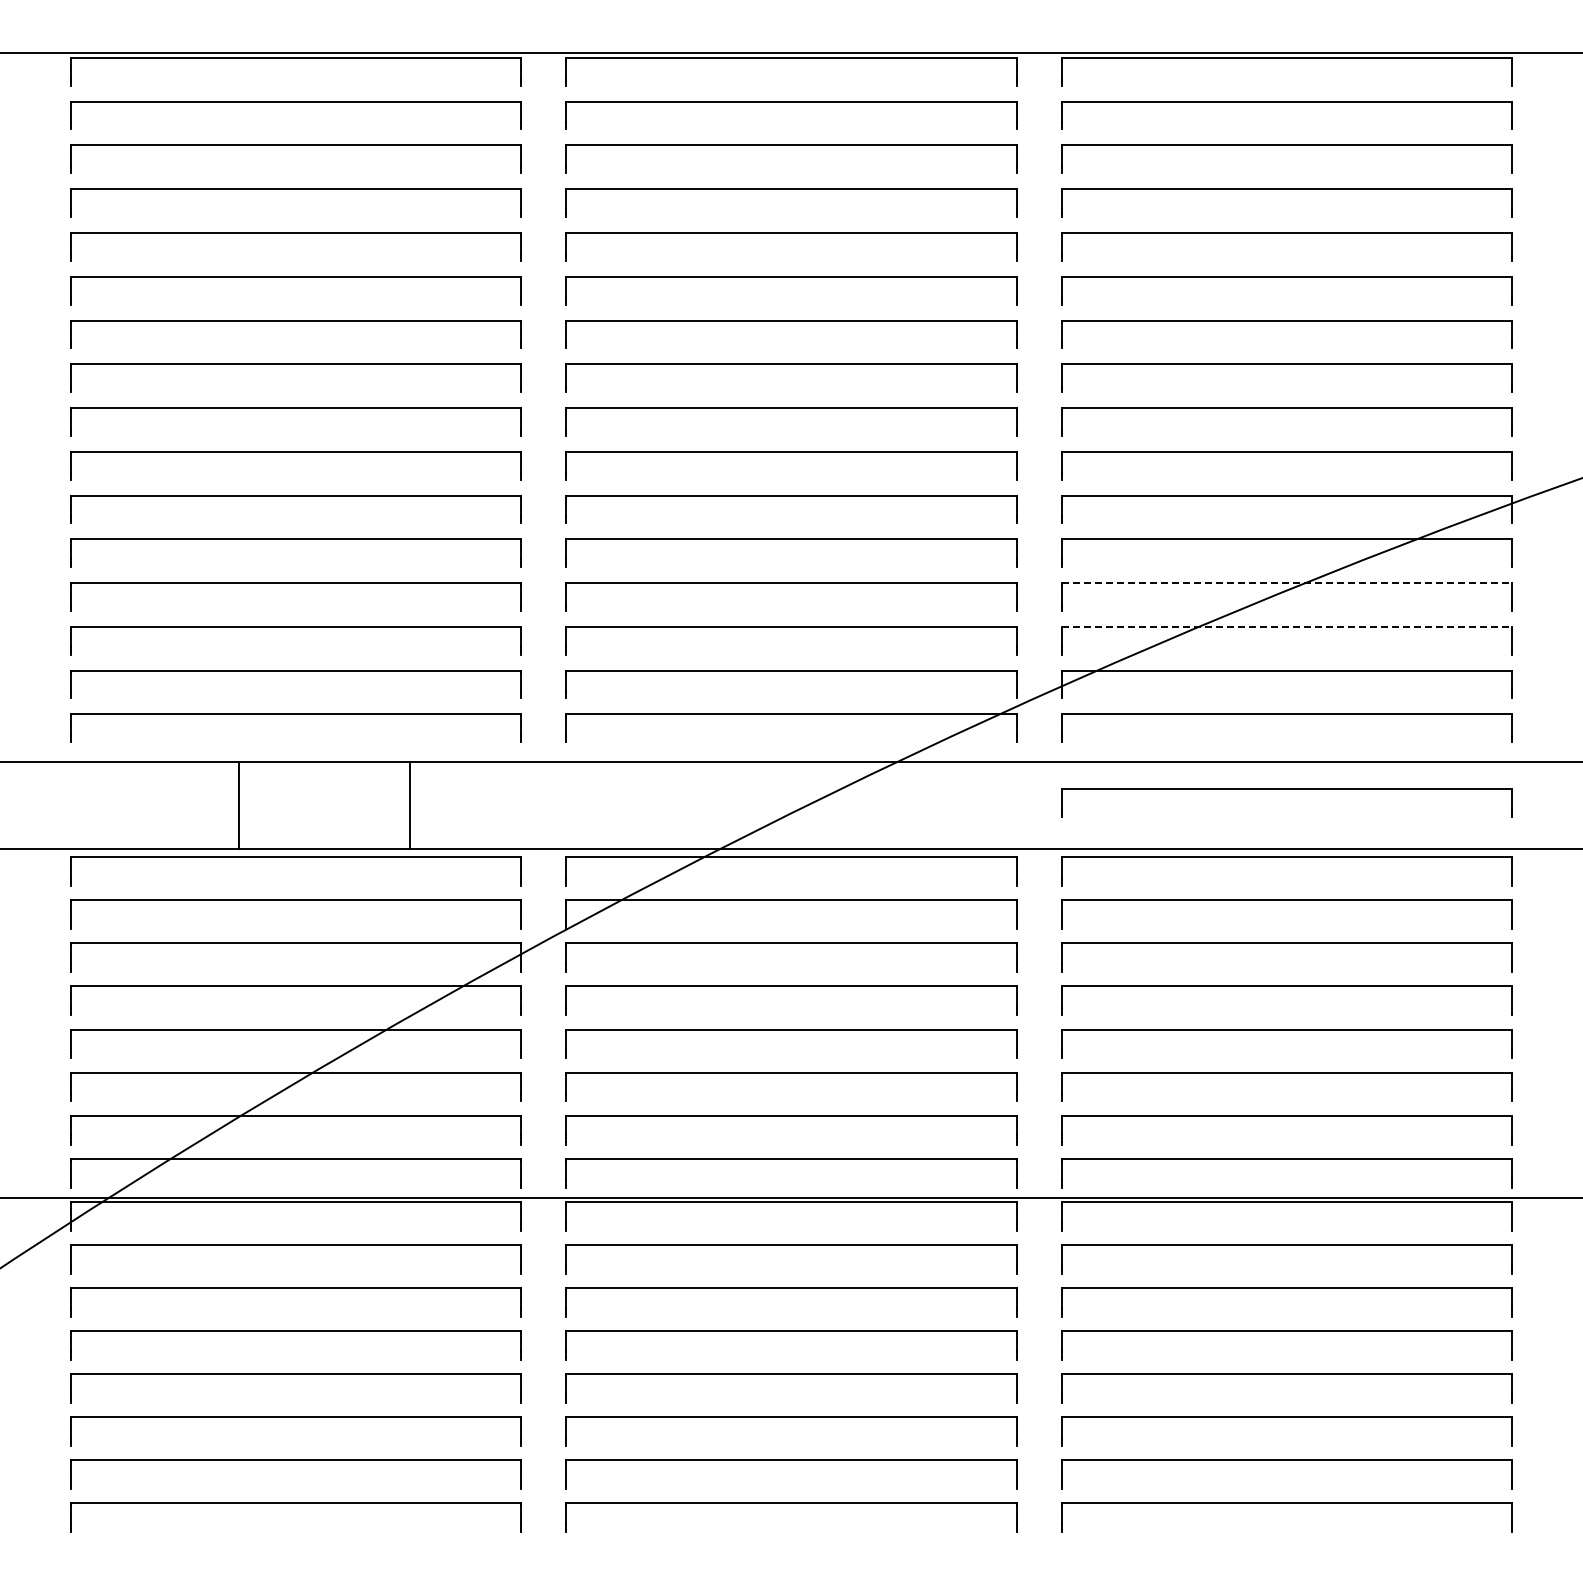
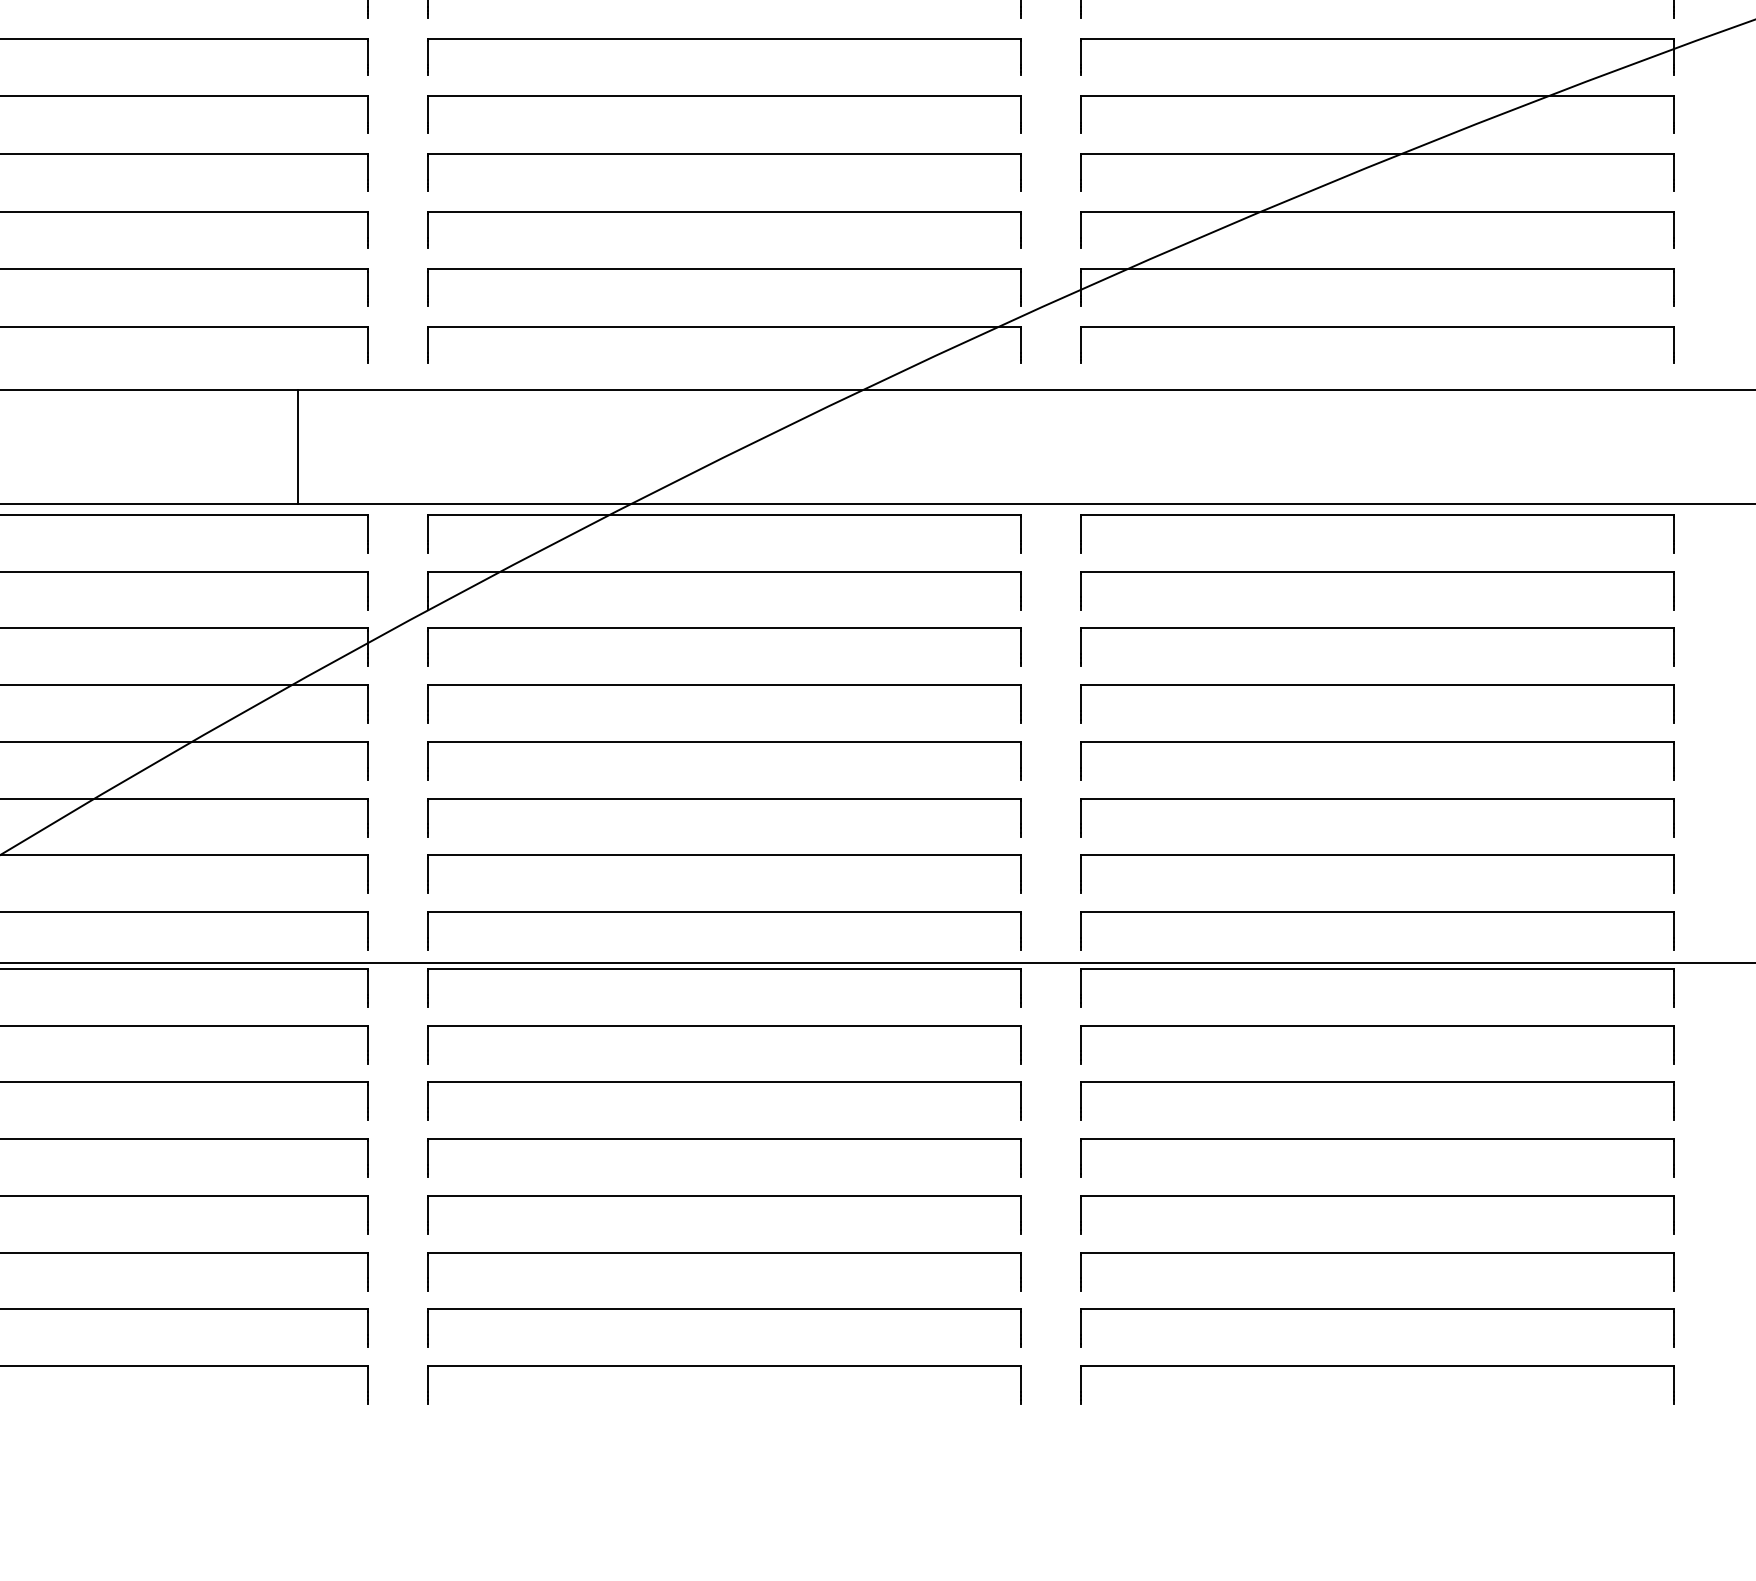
line: (1287, 583) -> (1378, 154), dashed -> solid
line: (1287, 626) -> (1378, 211), dashed -> solid
part: (1286, 789) -> (1376, 425), removed
line: (409, 805) -> (297, 446), moved

